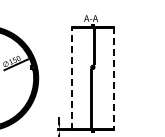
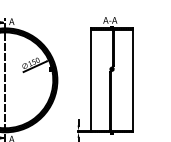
line: (72, 78) -> (91, 80), dashed -> solid
line: (113, 78) -> (132, 80), dashed -> solid

